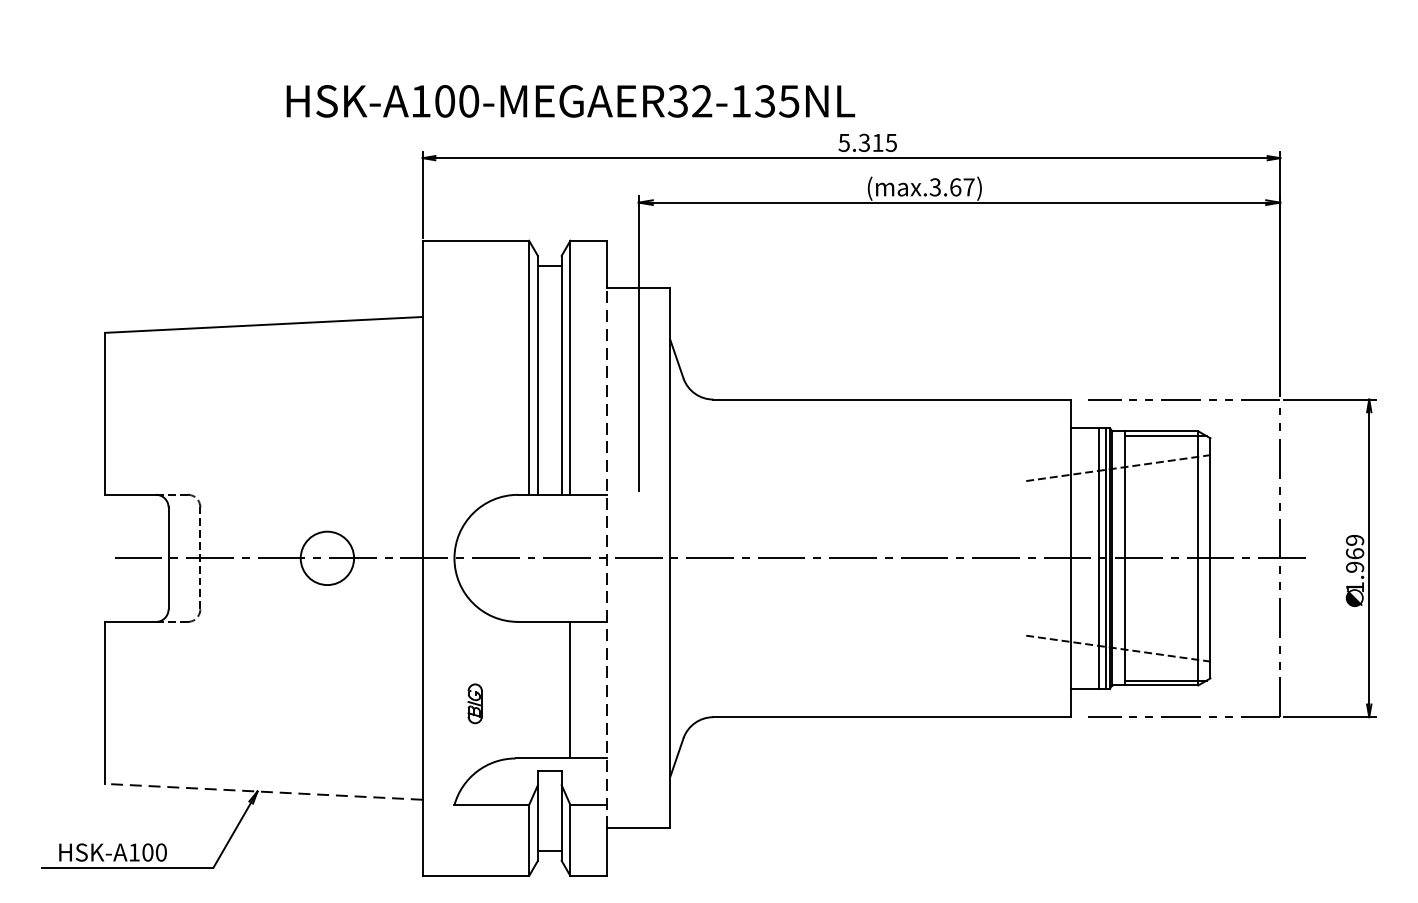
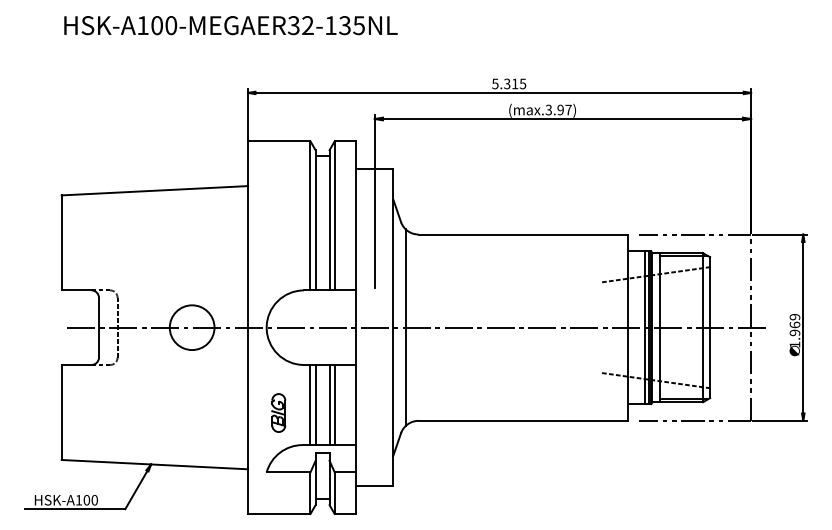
text: (570, 101) -> (230, 25), moved
text: (955, 186) -> (560, 109), (max.3.67) -> (max.3.97)
circle: (326, 558) -> (191, 327), size x1.43
line: (607, 558) -> (356, 327), dashed -> solid
line: (691, 558) -> (405, 327), added
line: (529, 689) -> (310, 404), added
line: (537, 689) -> (315, 404), added
line: (561, 689) -> (329, 404), added
part: (474, 702) -> (278, 412), size x1.67
line: (263, 791) -> (154, 464), dashed -> solid

